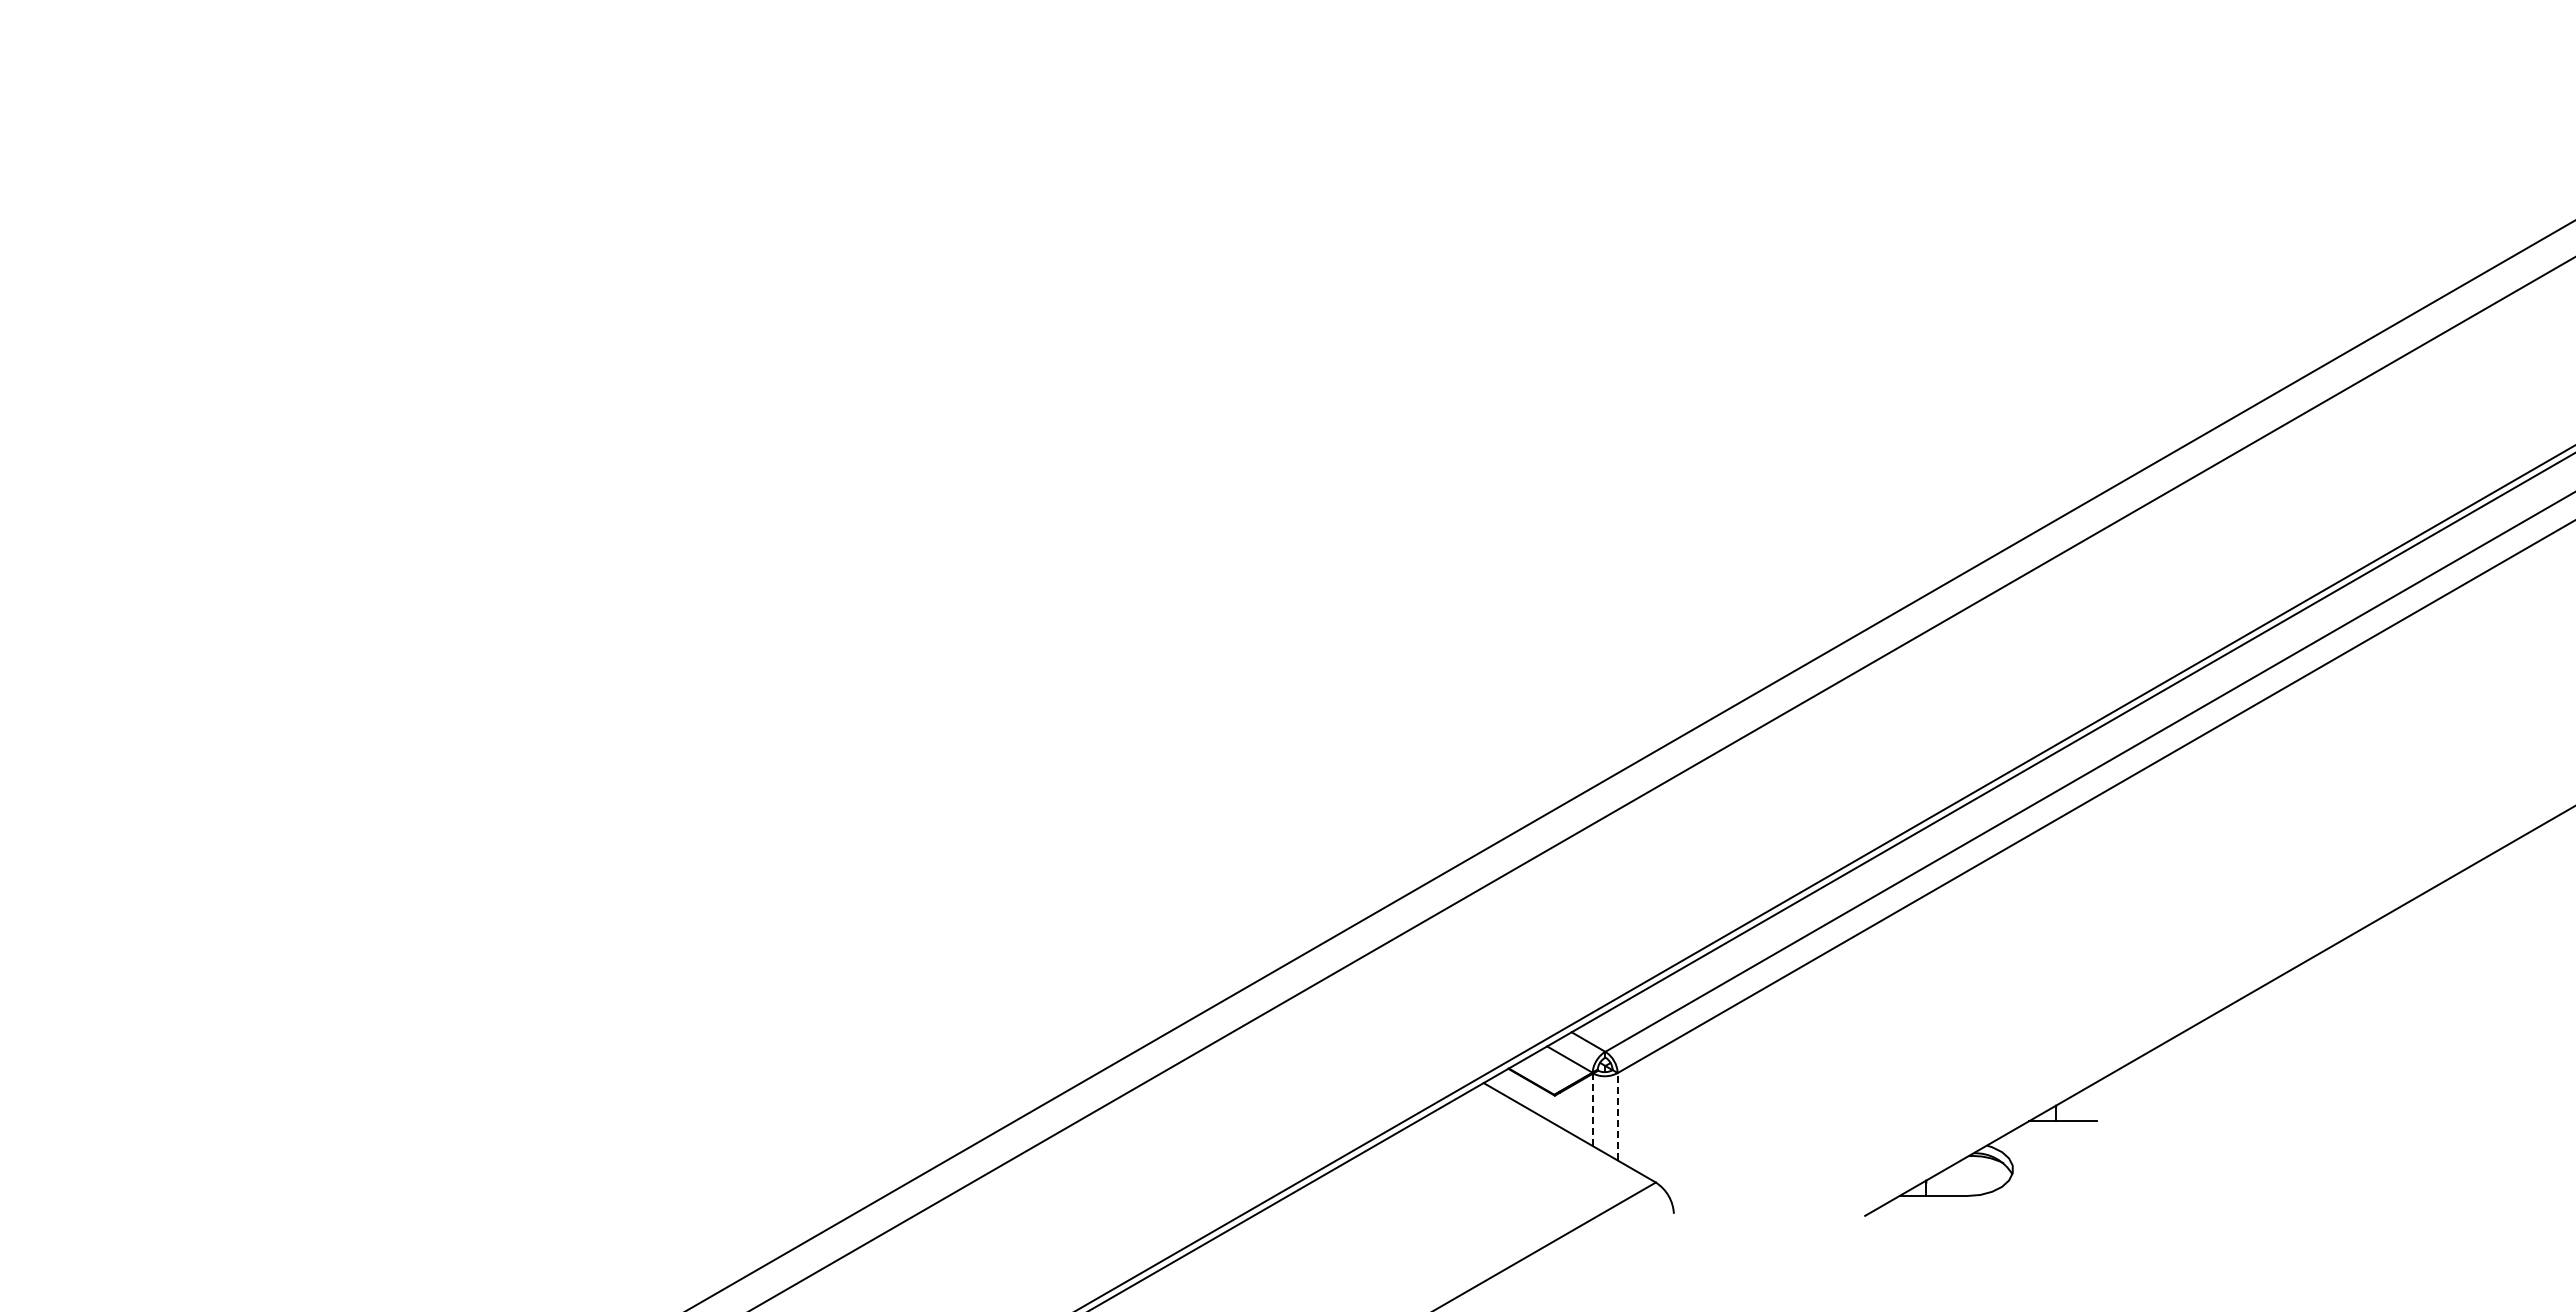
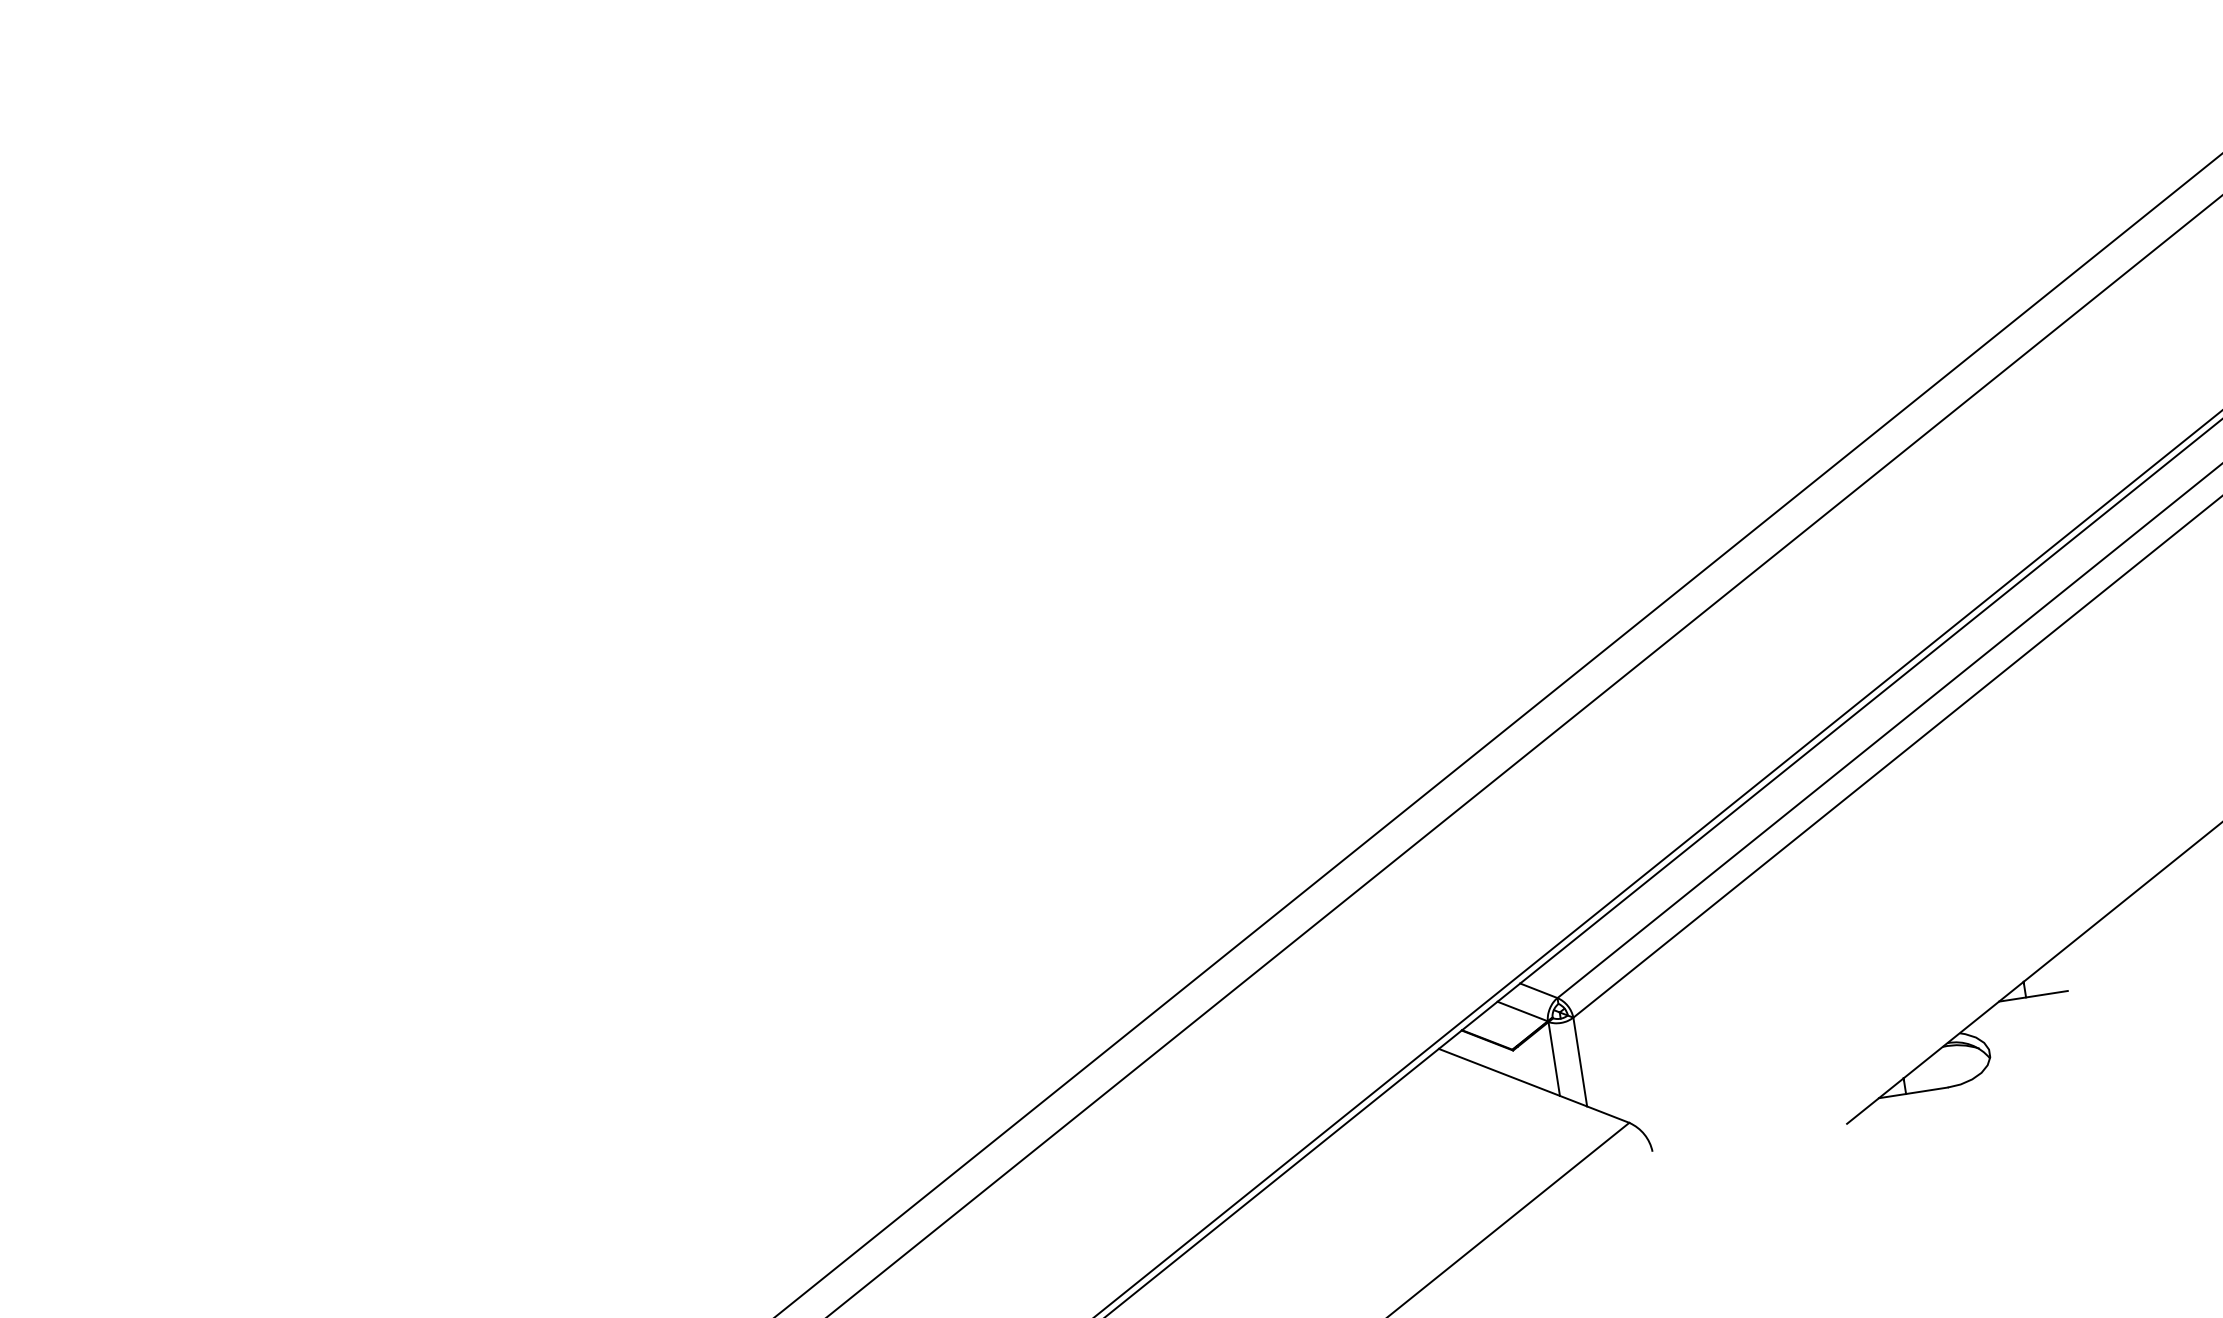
line: (1593, 1109) -> (1554, 1058), dashed -> solid
line: (1617, 1116) -> (1579, 1061), dashed -> solid

